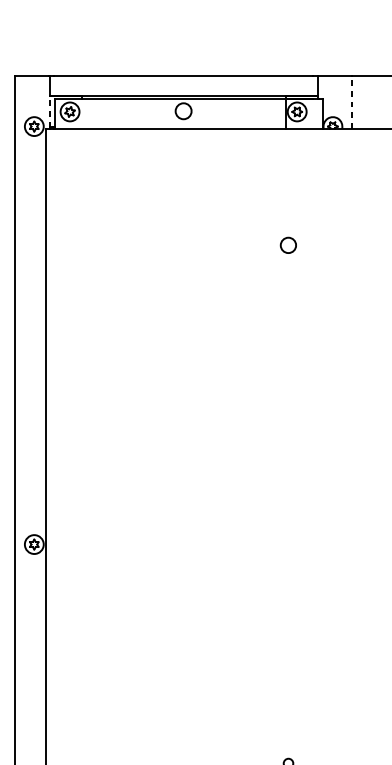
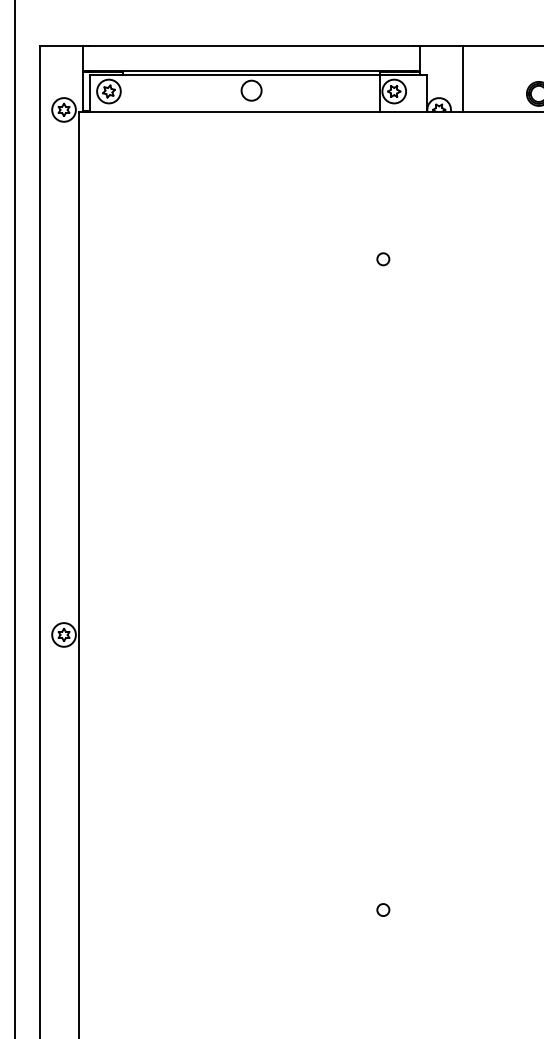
line: (352, 101) -> (463, 78), dashed -> solid
line: (49, 111) -> (83, 91), dashed -> solid
circle: (288, 245) -> (383, 259), size x0.62

